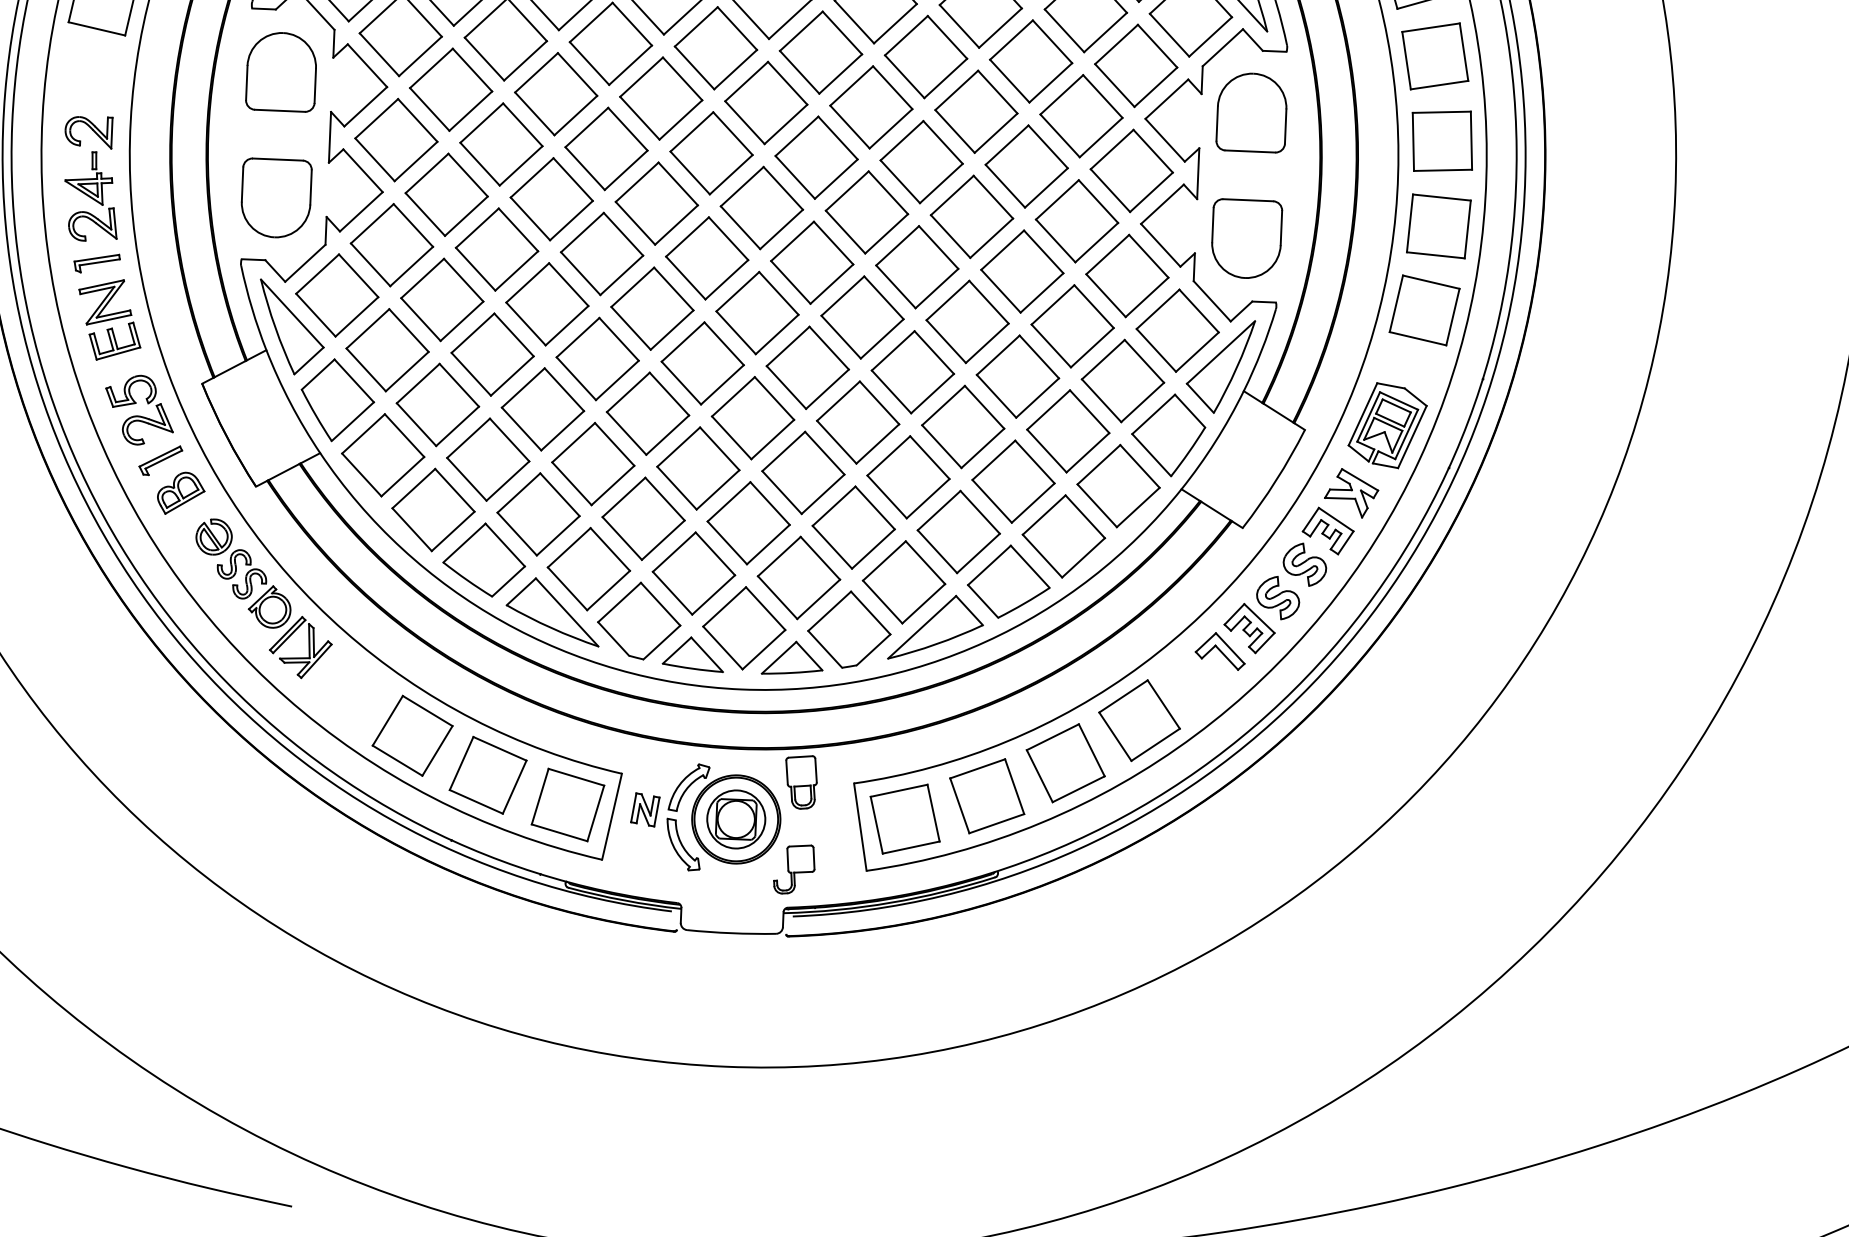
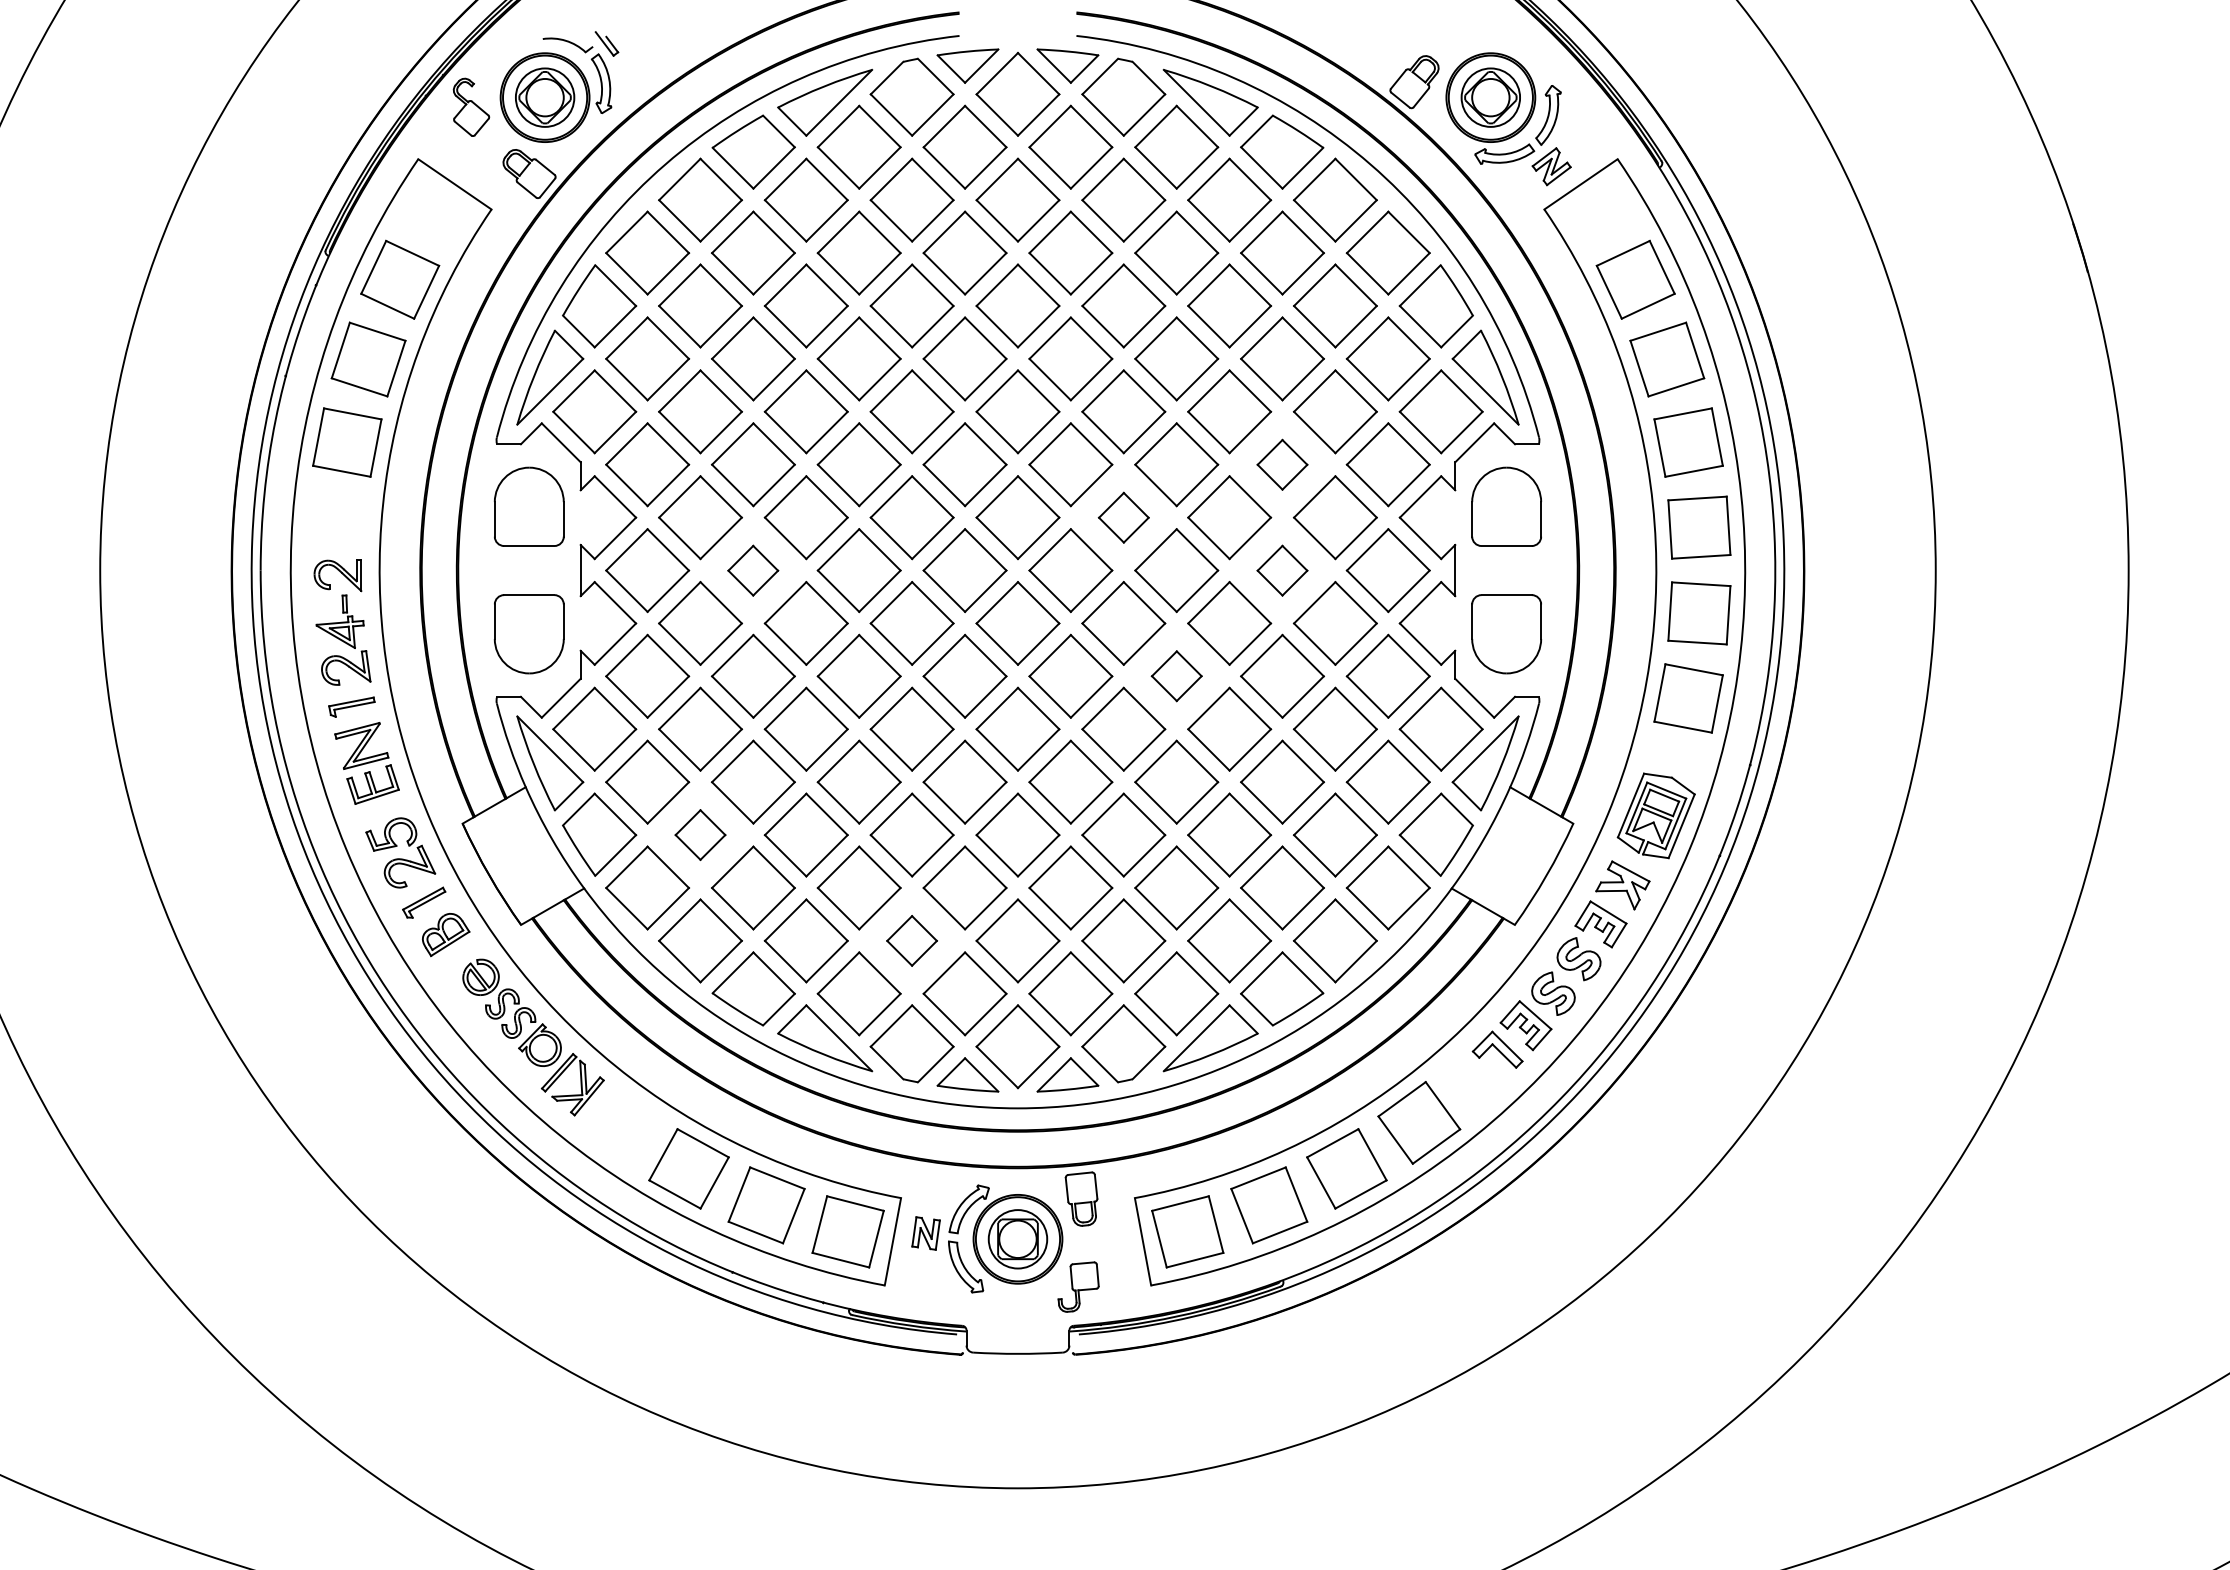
part: (1031, 61) -> (1282, 464), size x0.6
part: (871, 107) -> (1123, 517), size x0.6
part: (500, 144) -> (752, 570), size x0.6
part: (1026, 166) -> (1282, 570), size x0.6
part: (917, 266) -> (1176, 675), size x0.6
part: (437, 404) -> (700, 834), size x0.6
part: (643, 518) -> (911, 940), size x0.6

